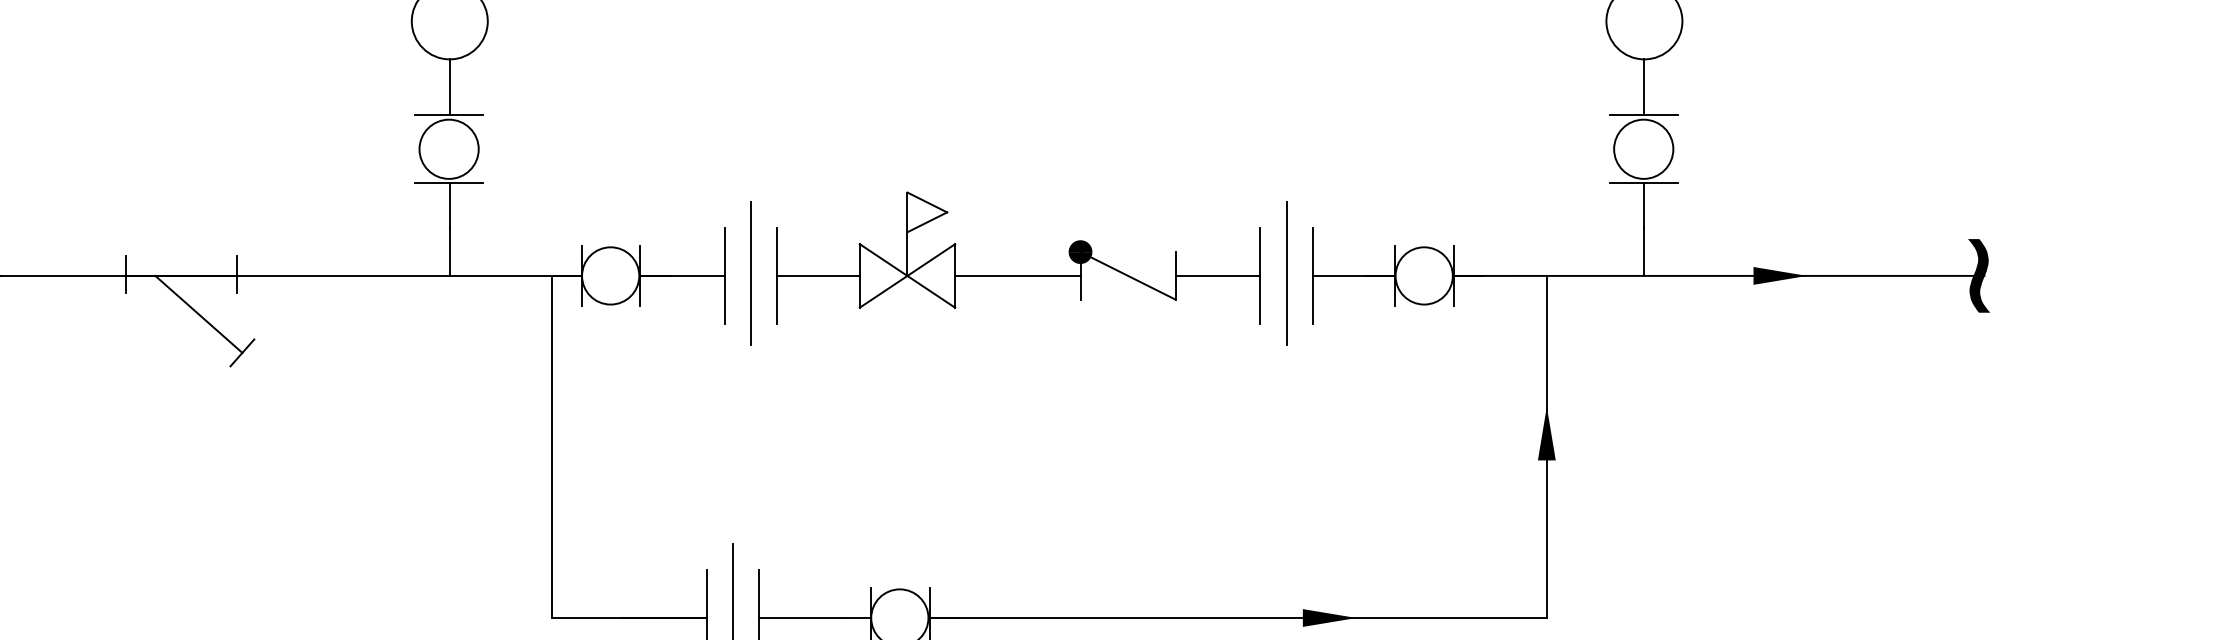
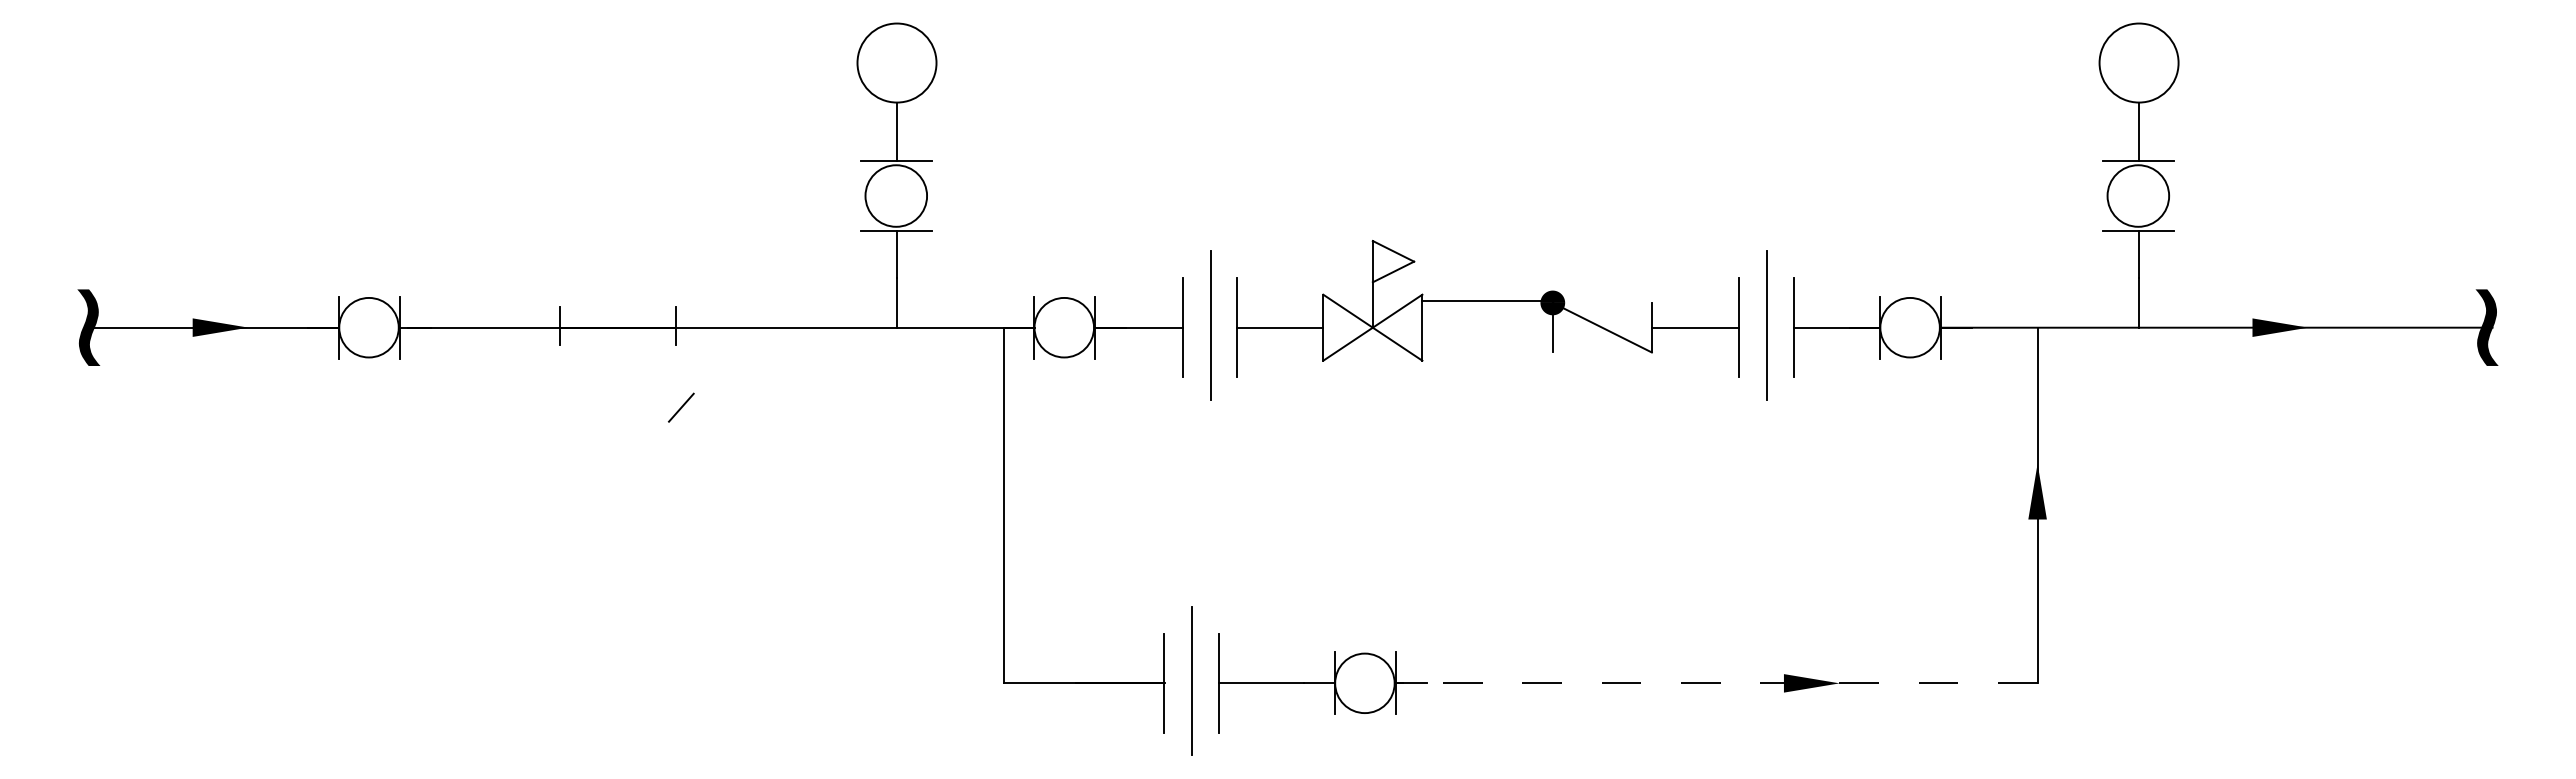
line: (1017, 275) -> (1487, 300), moved
line: (198, 314) -> (635, 367), removed
line: (1237, 618) -> (1715, 683), solid -> dashed

